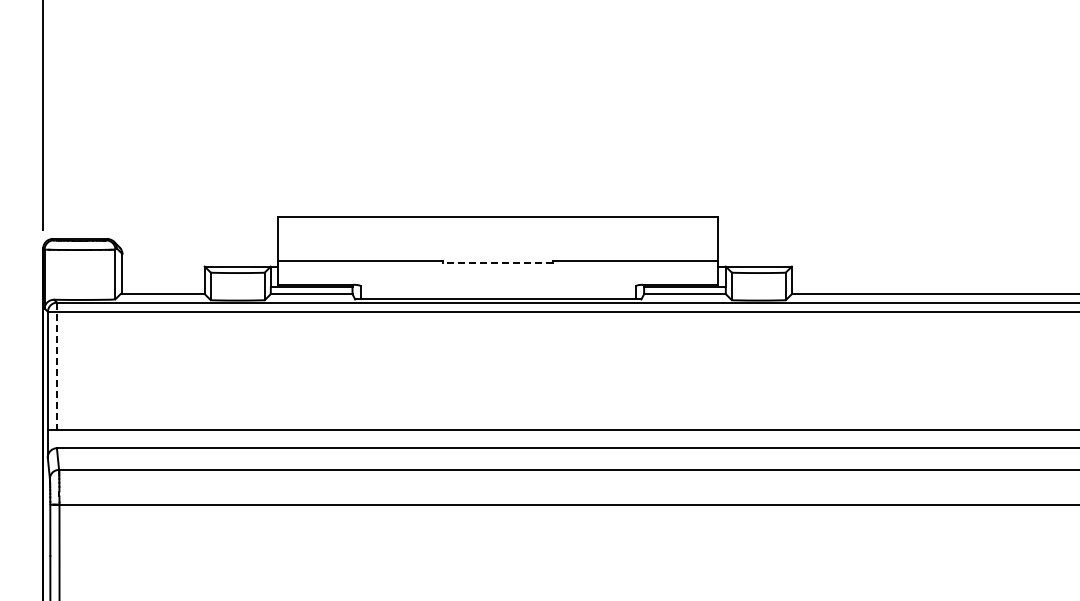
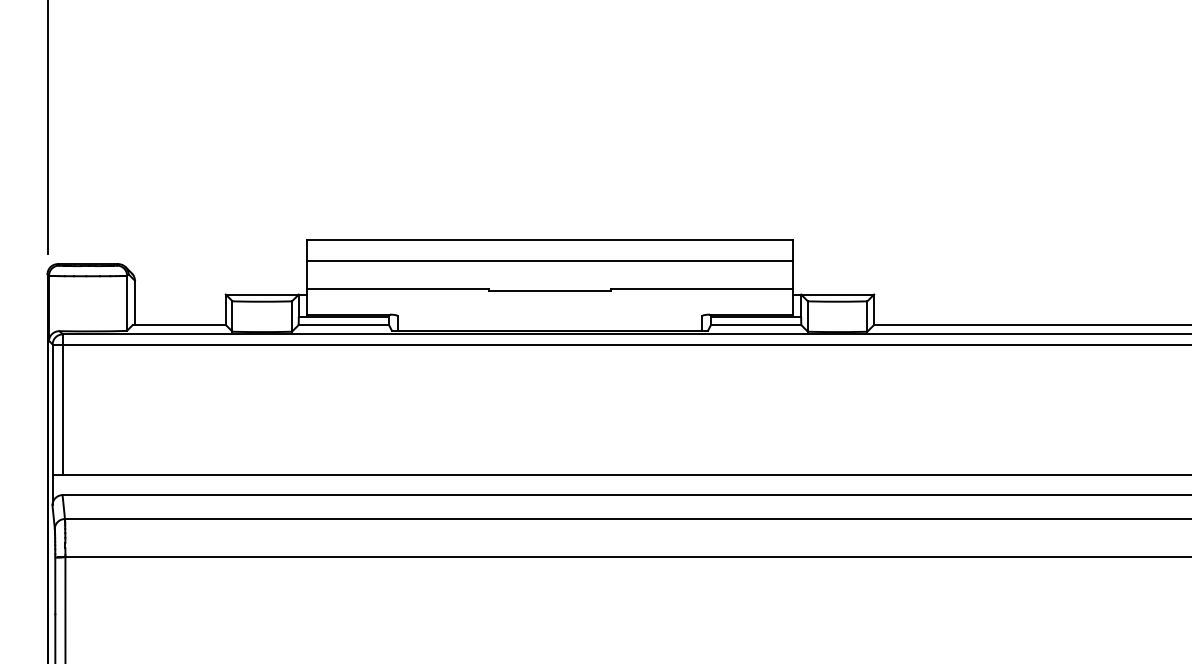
line: (498, 235) -> (550, 260), added
line: (497, 263) -> (549, 291), dashed -> solid
line: (57, 366) -> (63, 404), dashed -> solid

